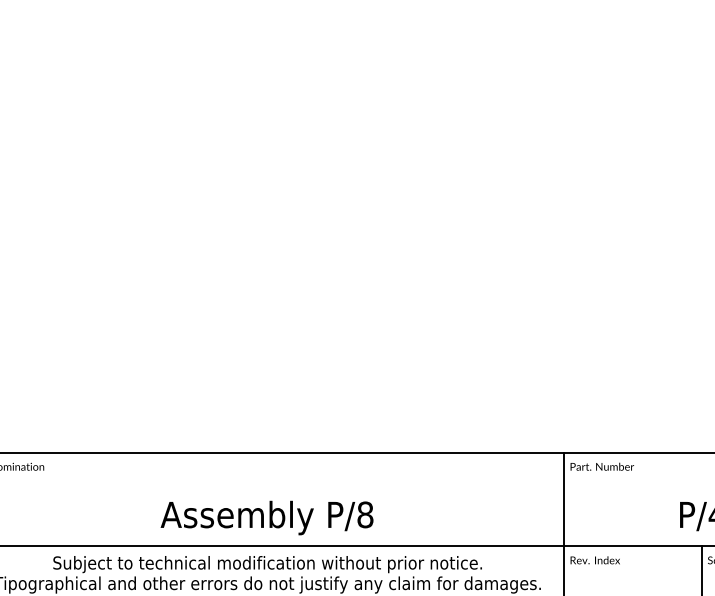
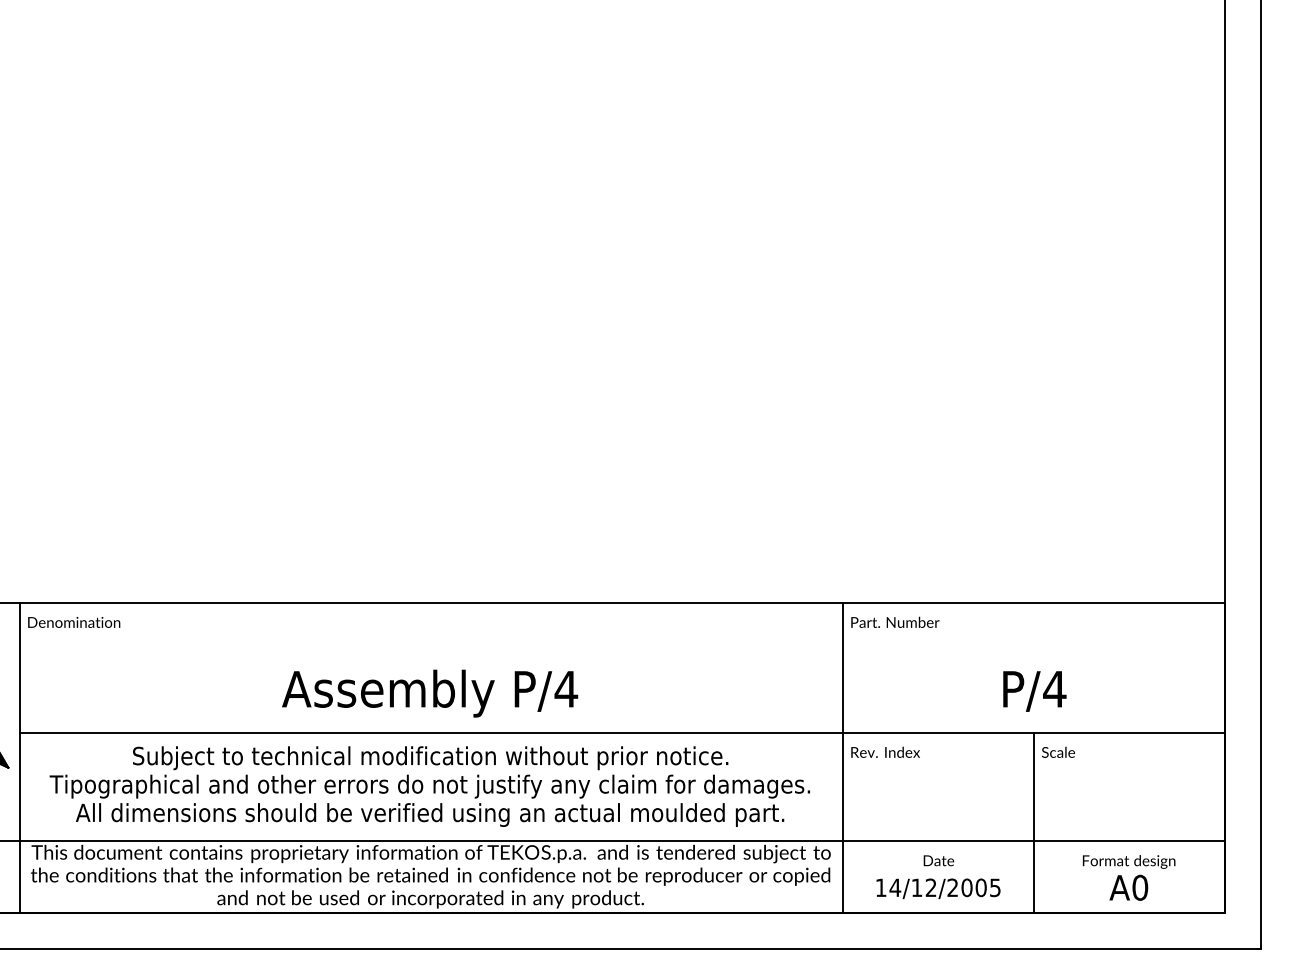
text: (365, 514) -> (566, 688), P/8 -> P/4

